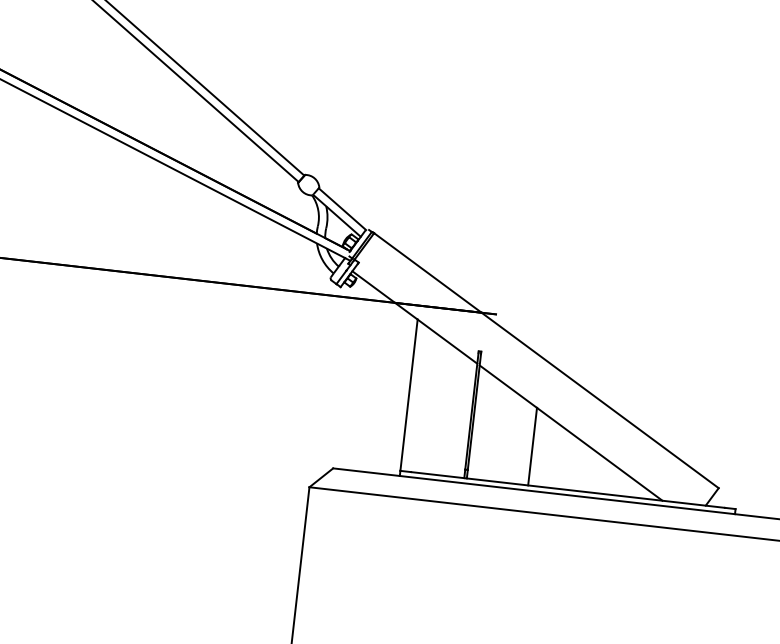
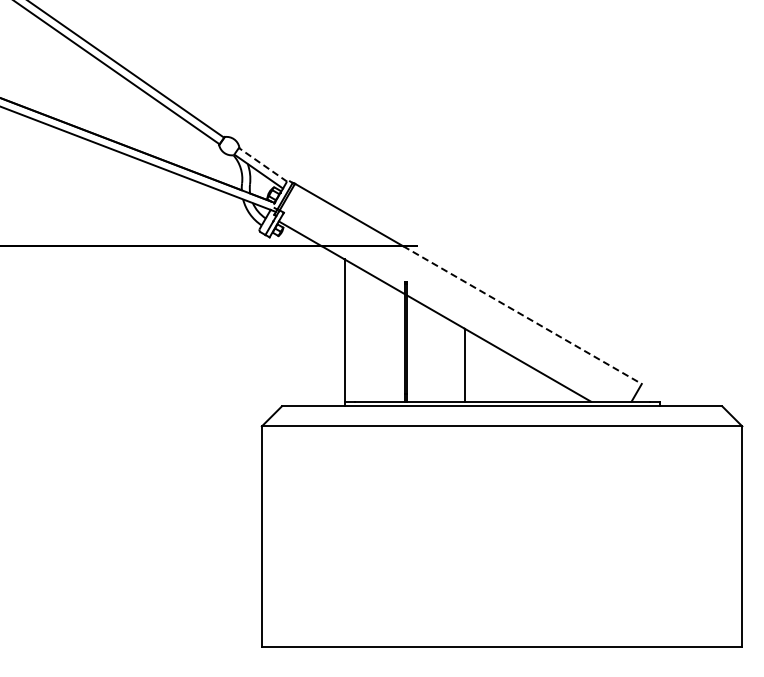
line: (341, 208) -> (262, 164), solid -> dashed
line: (600, 400) -> (522, 315), solid -> dashed

